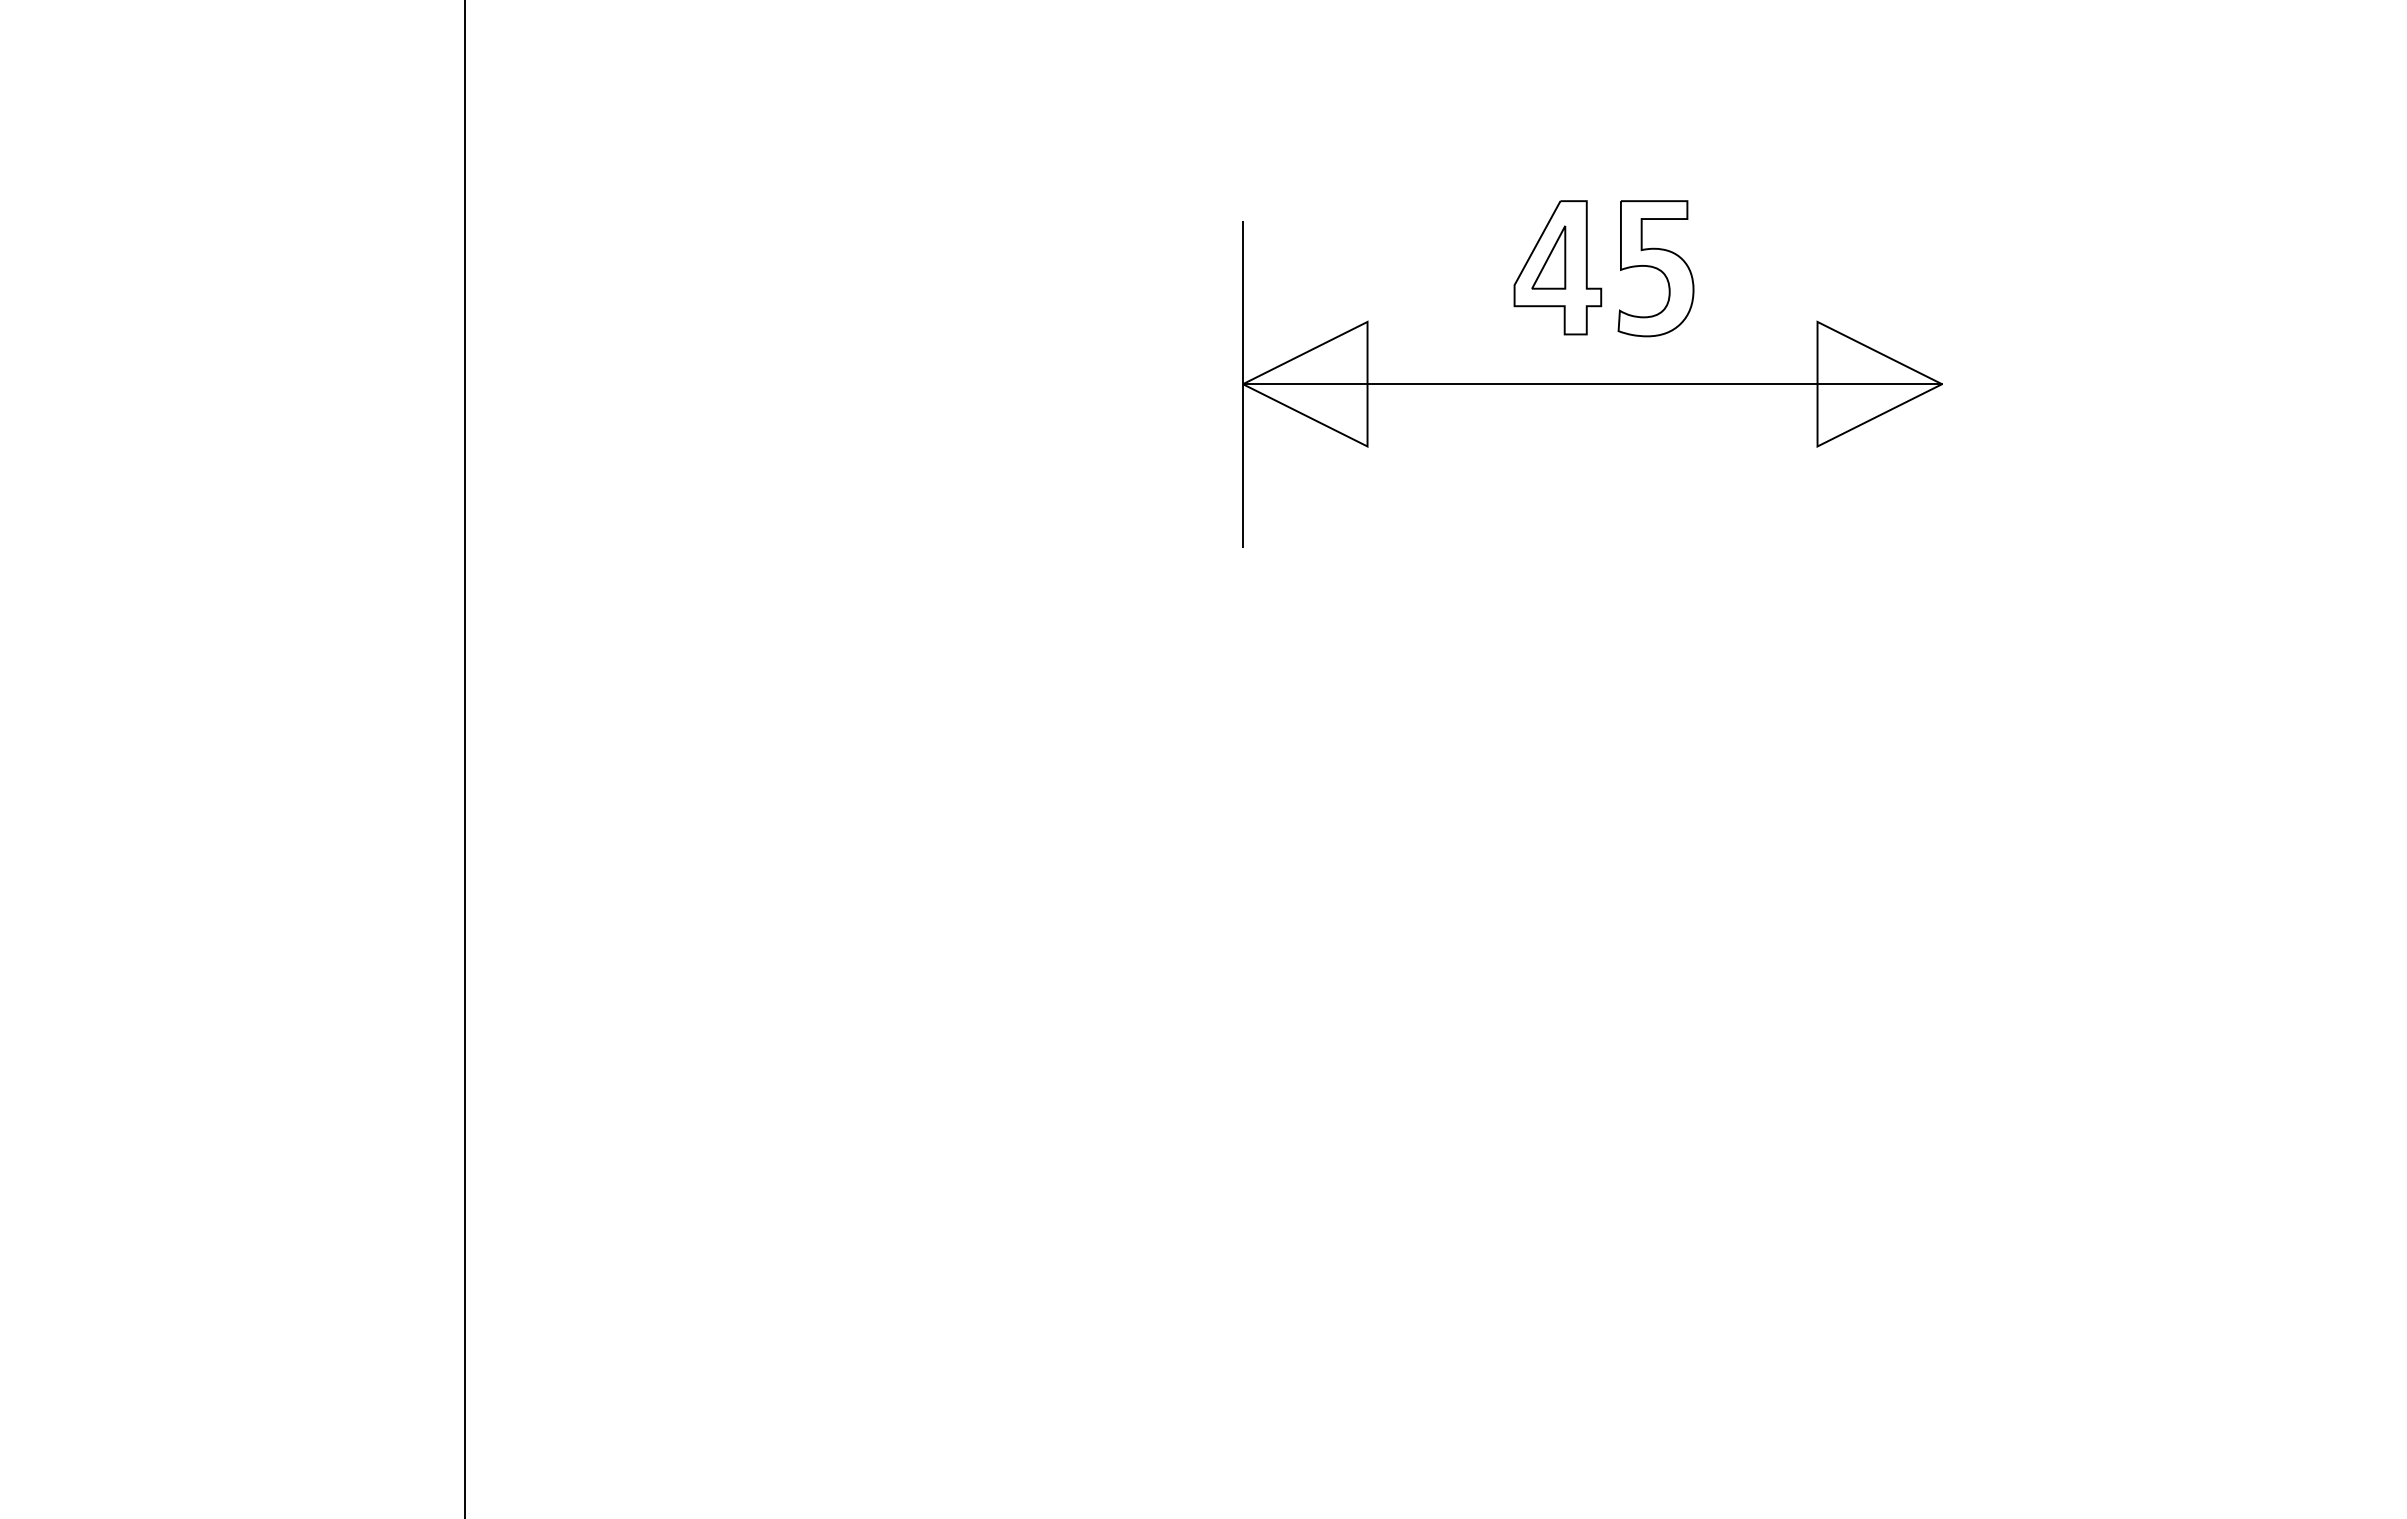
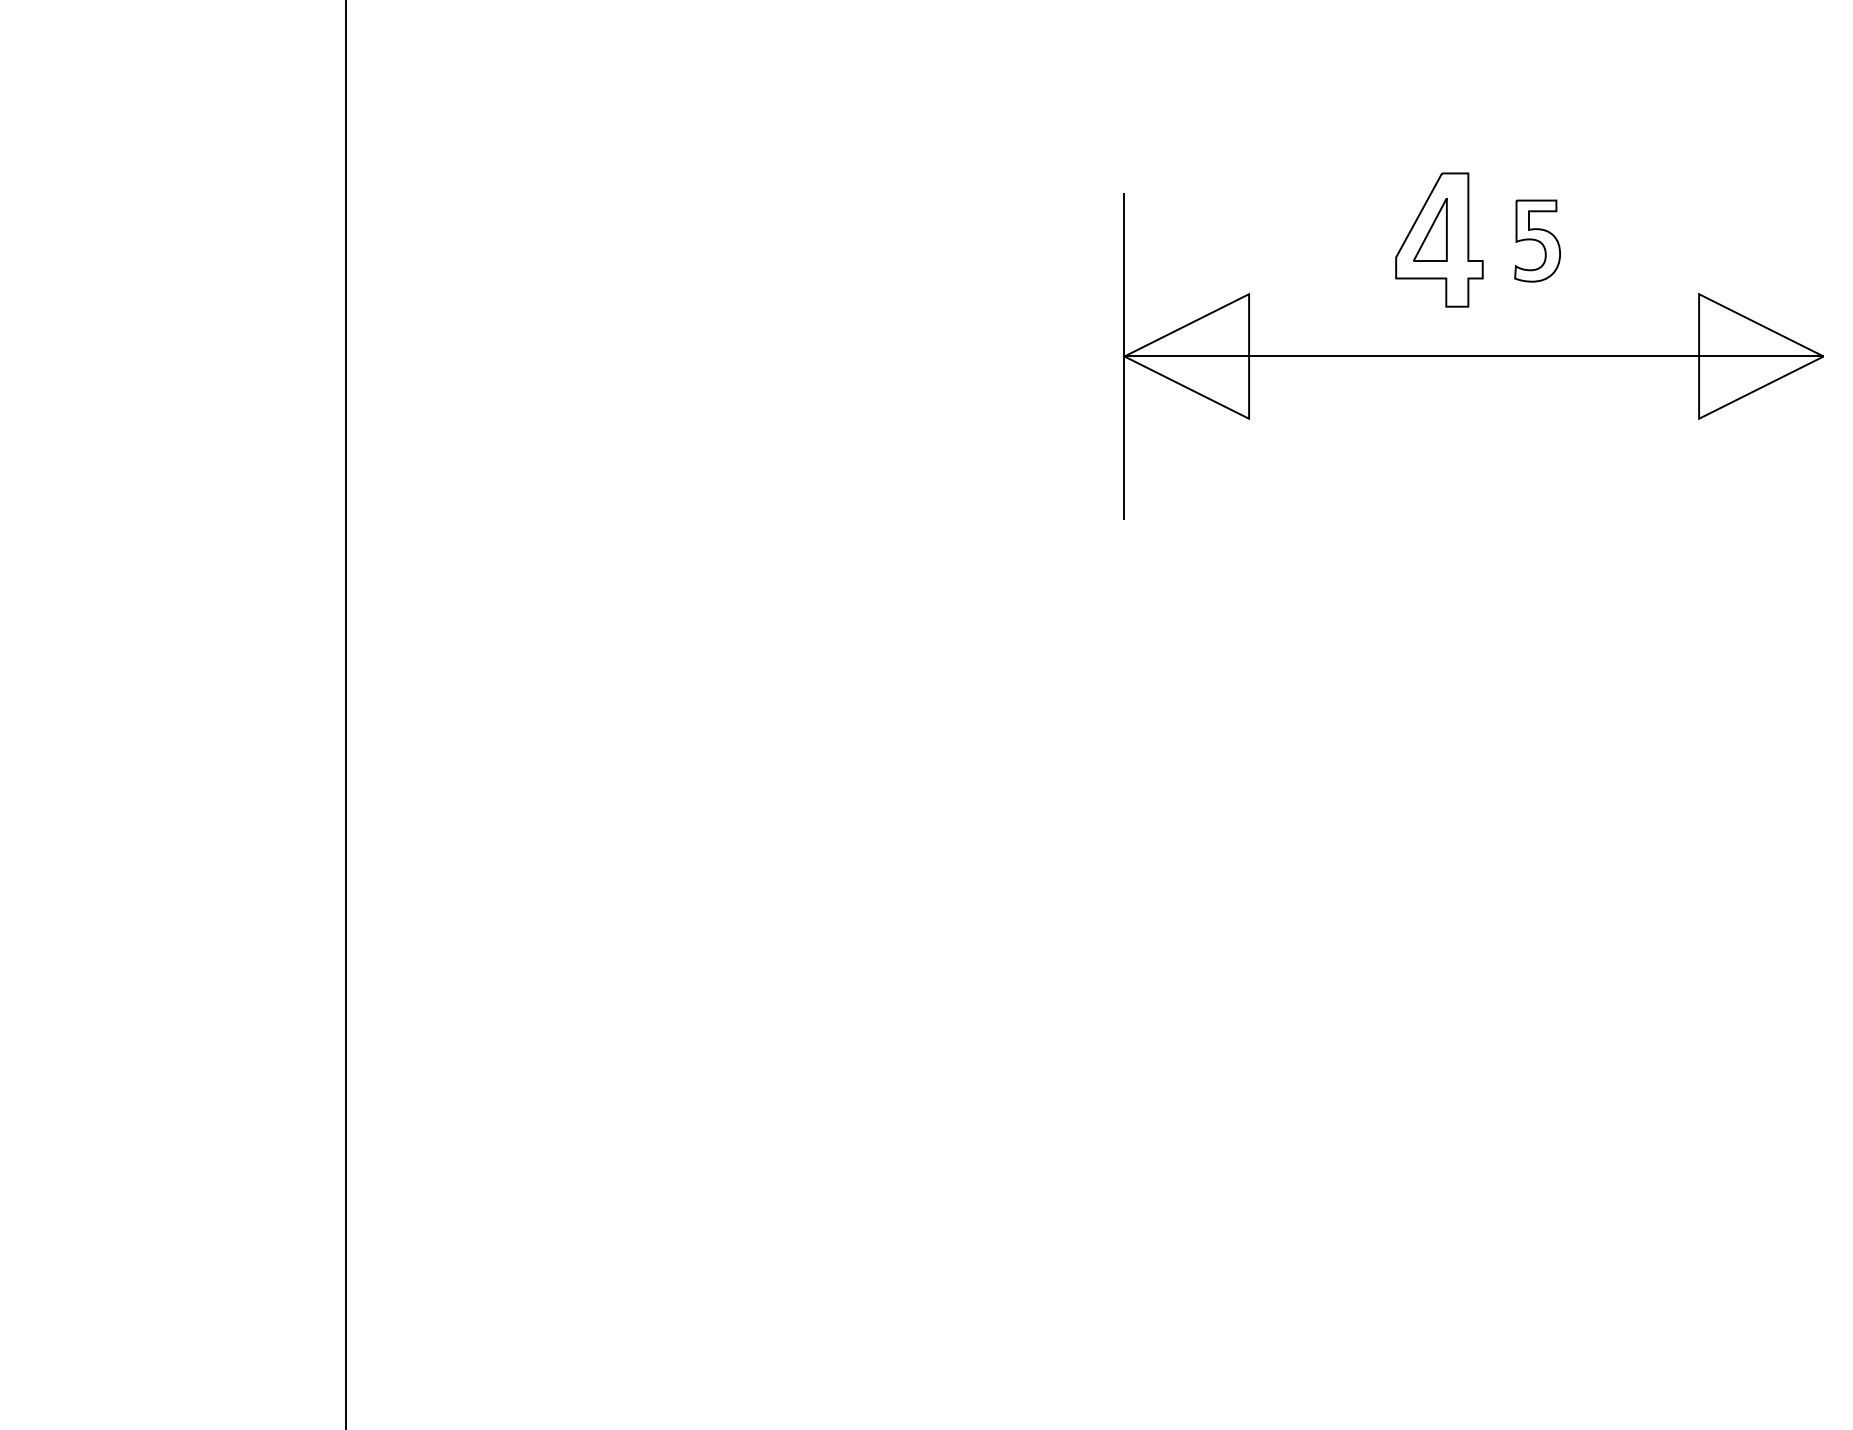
part: (1655, 268) -> (1537, 240), size x0.6

